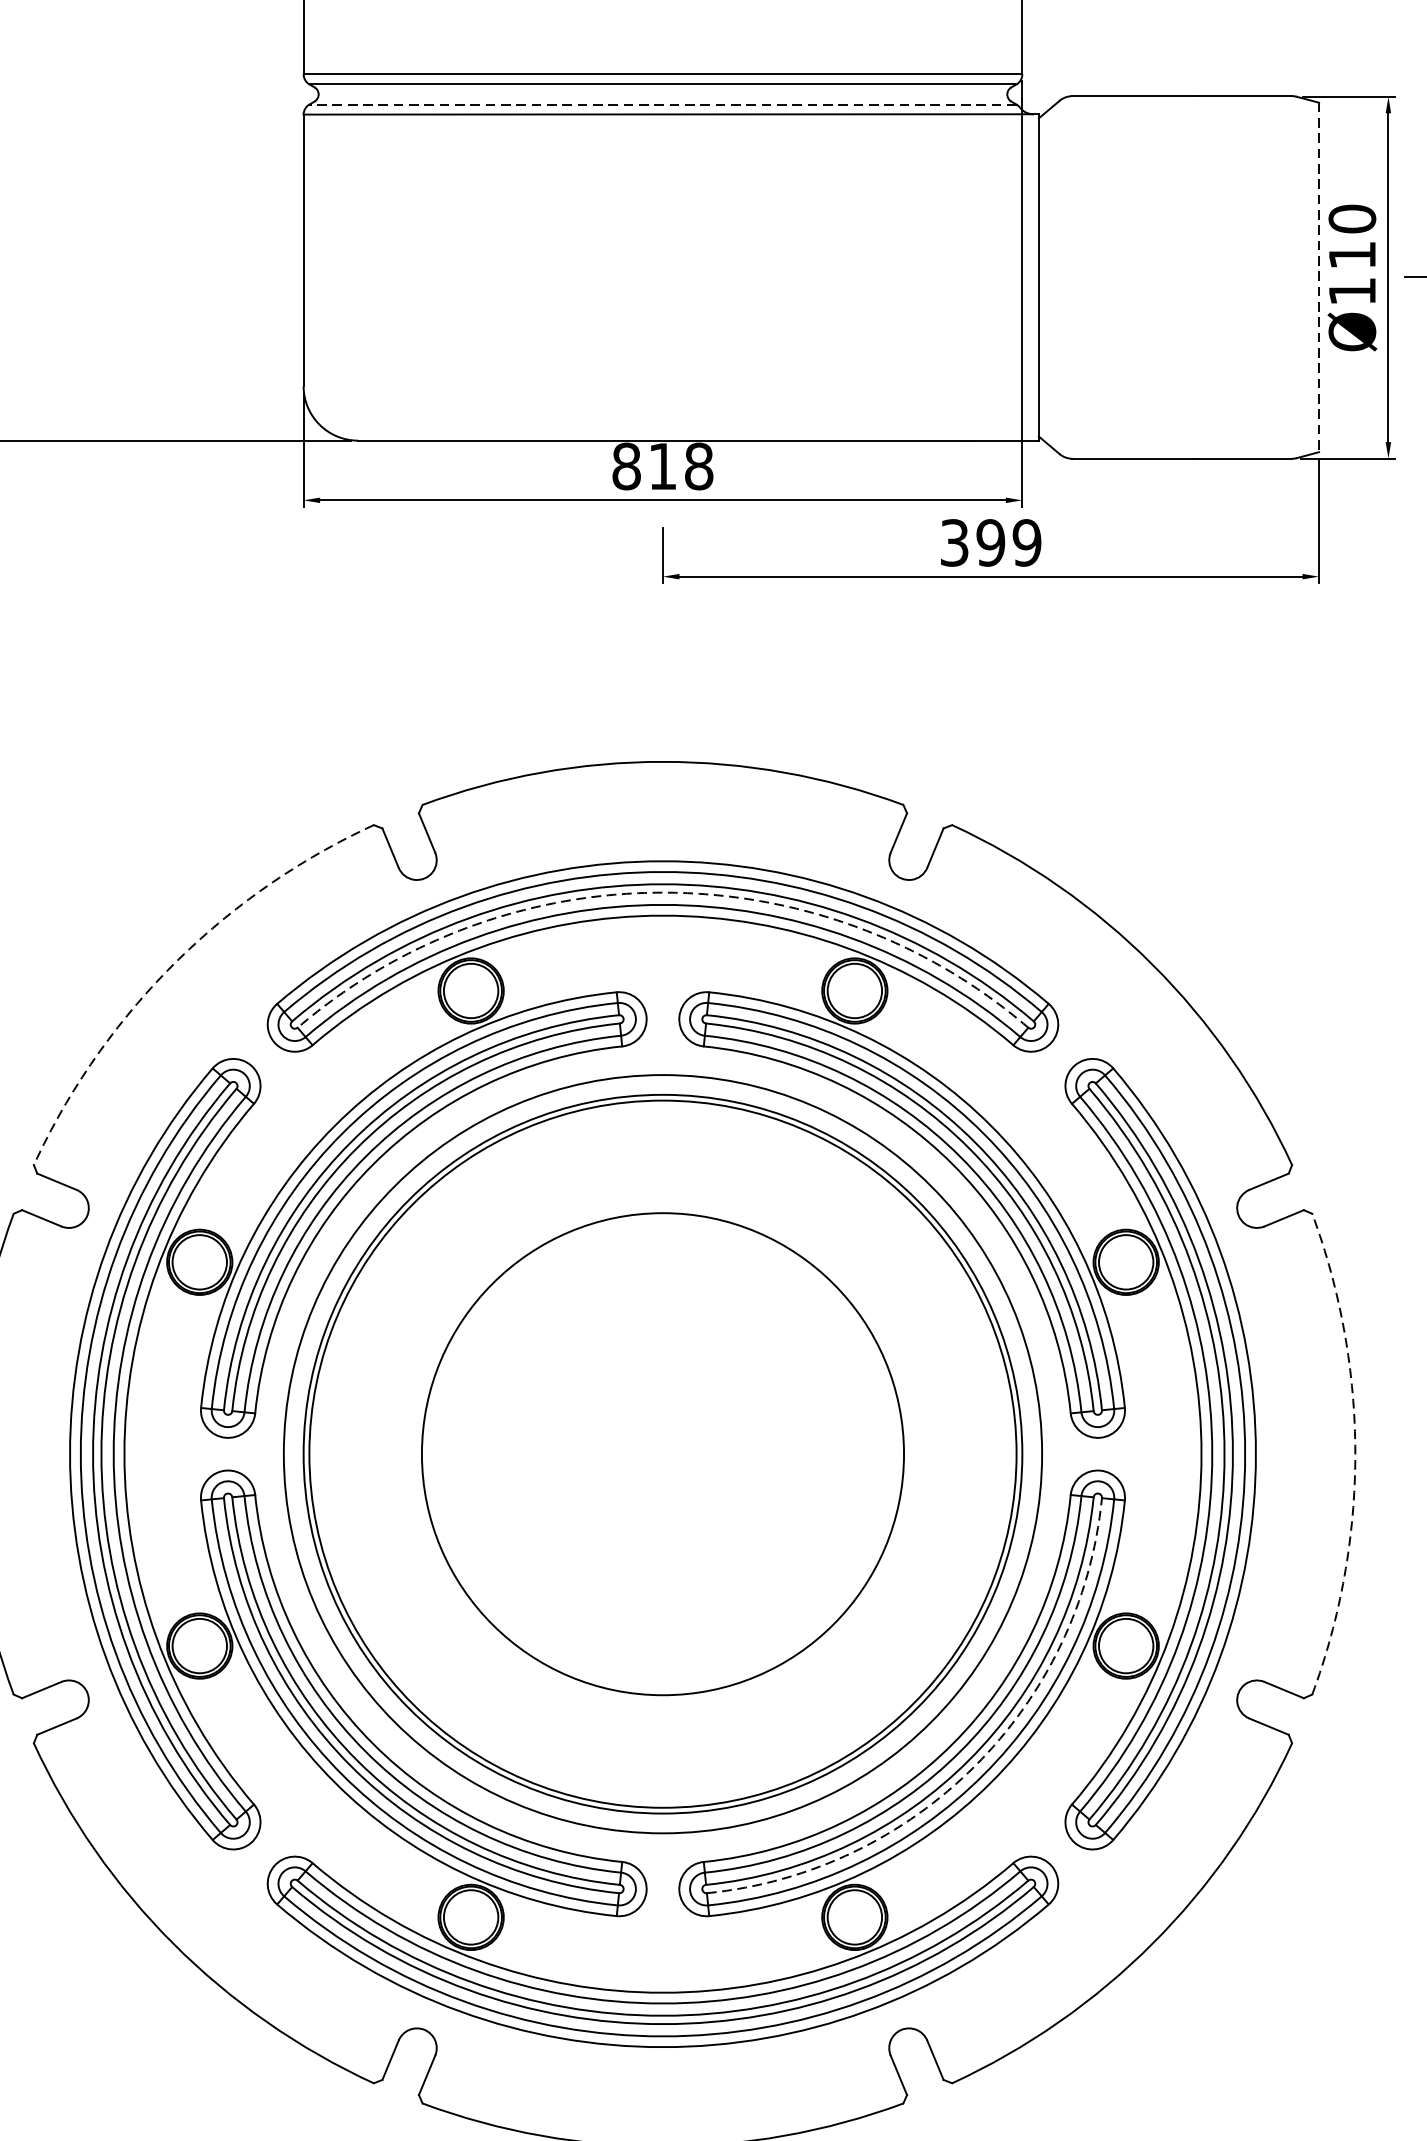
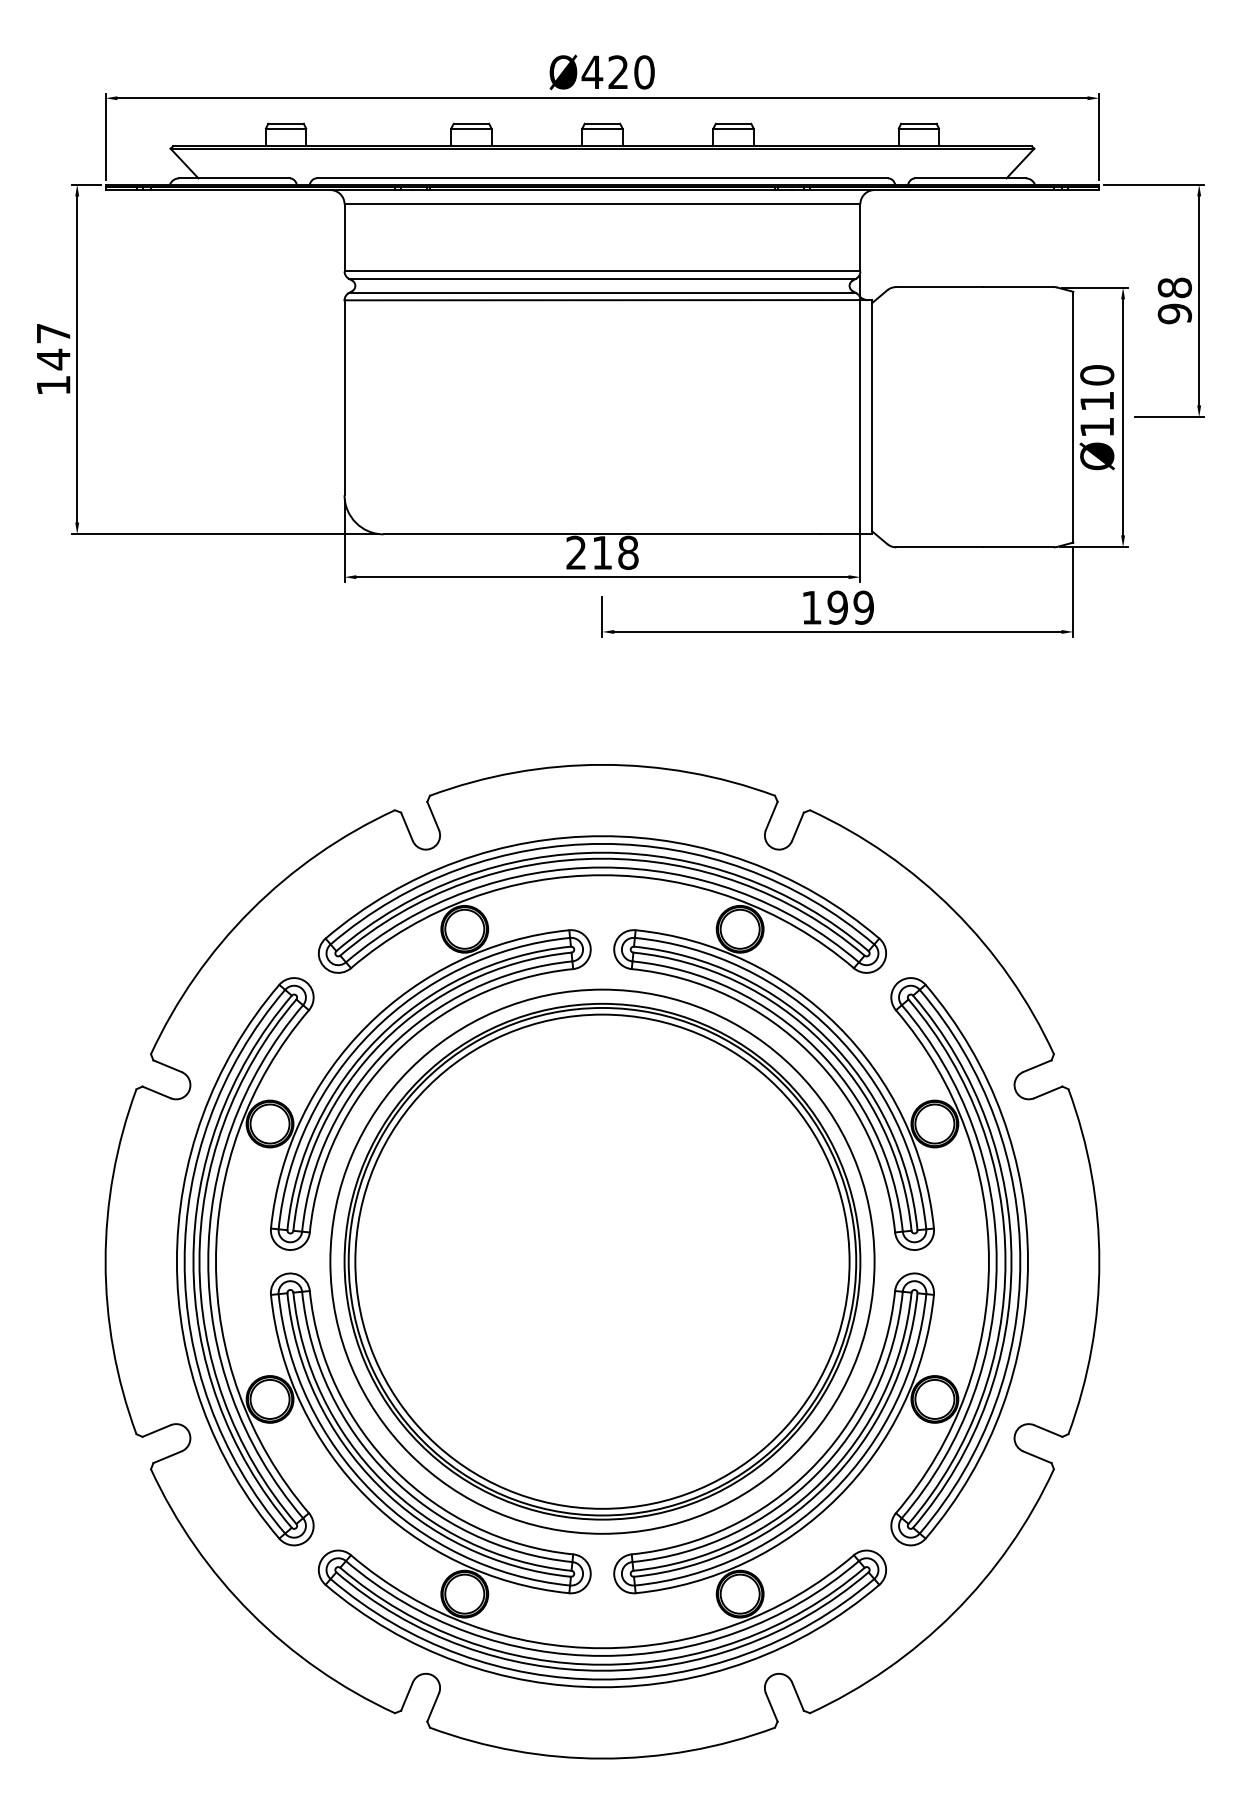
line: (663, 105) -> (602, 293), dashed -> solid
line: (1319, 277) -> (1073, 417), dashed -> solid
text: (626, 465) -> (576, 552), 818 -> 218
text: (954, 542) -> (811, 607), 399 -> 199
arc: (663, 892) -> (602, 858), dashed -> solid
arc: (173, 964) -> (251, 910), dashed -> solid
circle: (663, 1453) -> (602, 1261), size x1.43
arc: (1355, 1453) -> (1099, 1261), dashed -> solid
arc: (975, 1766) -> (826, 1485), dashed -> solid

